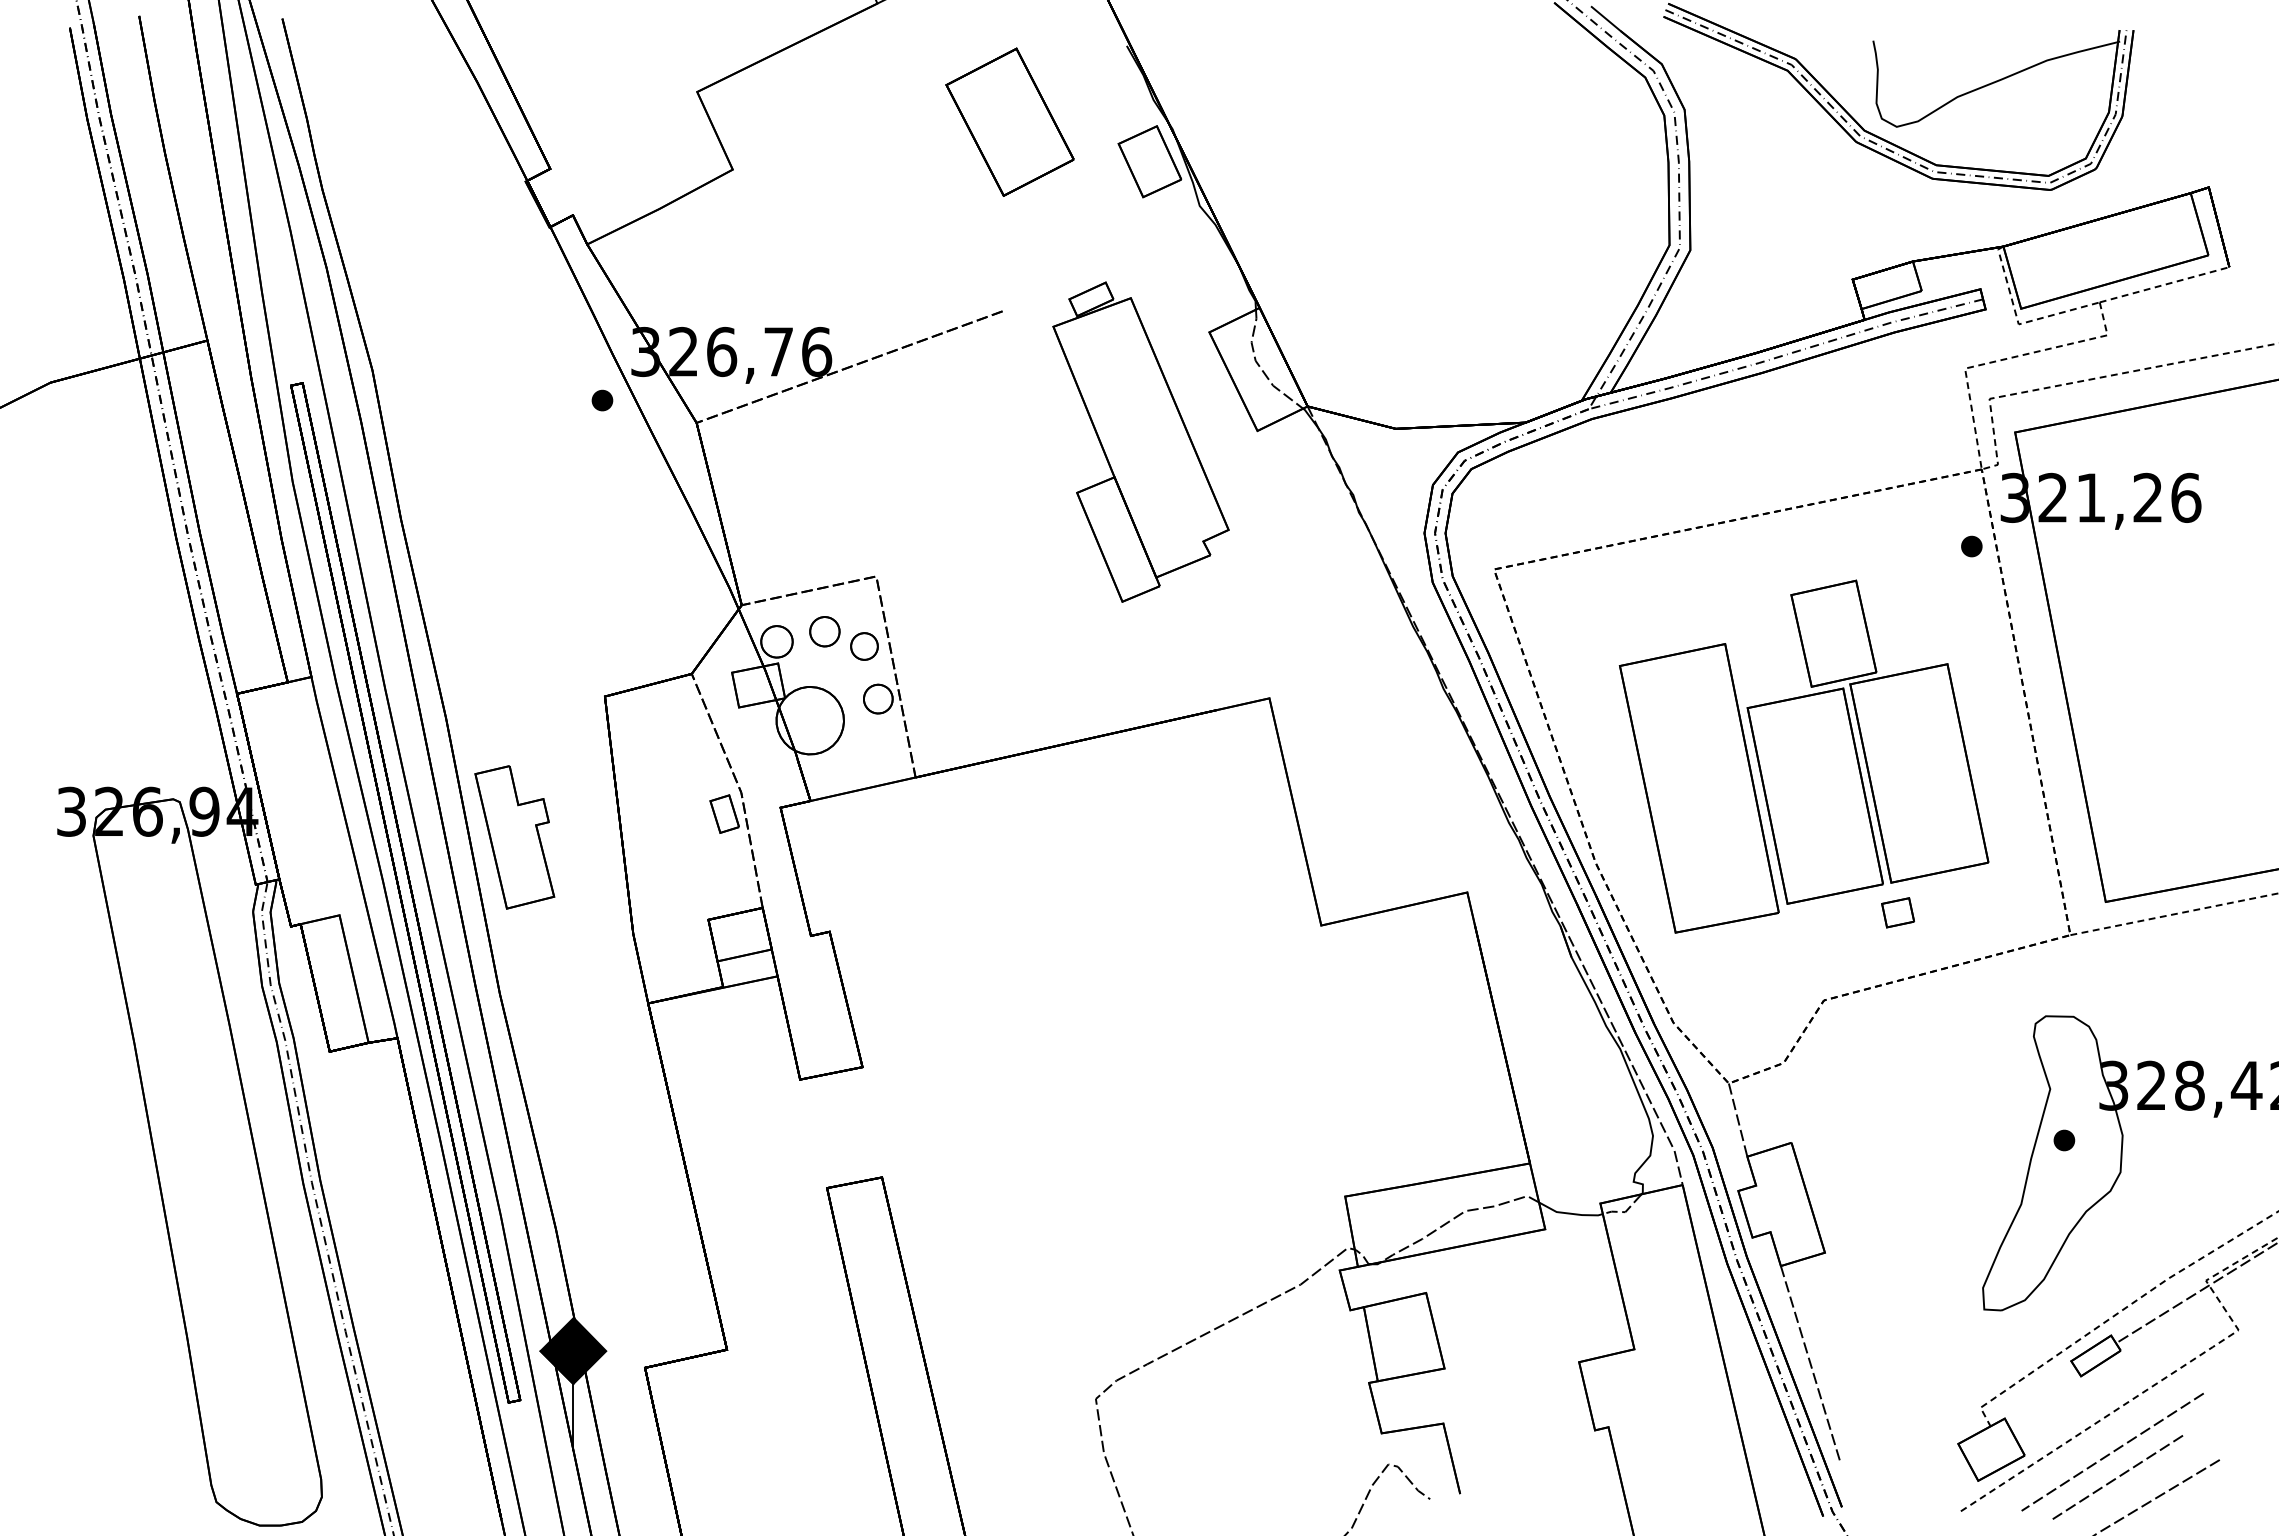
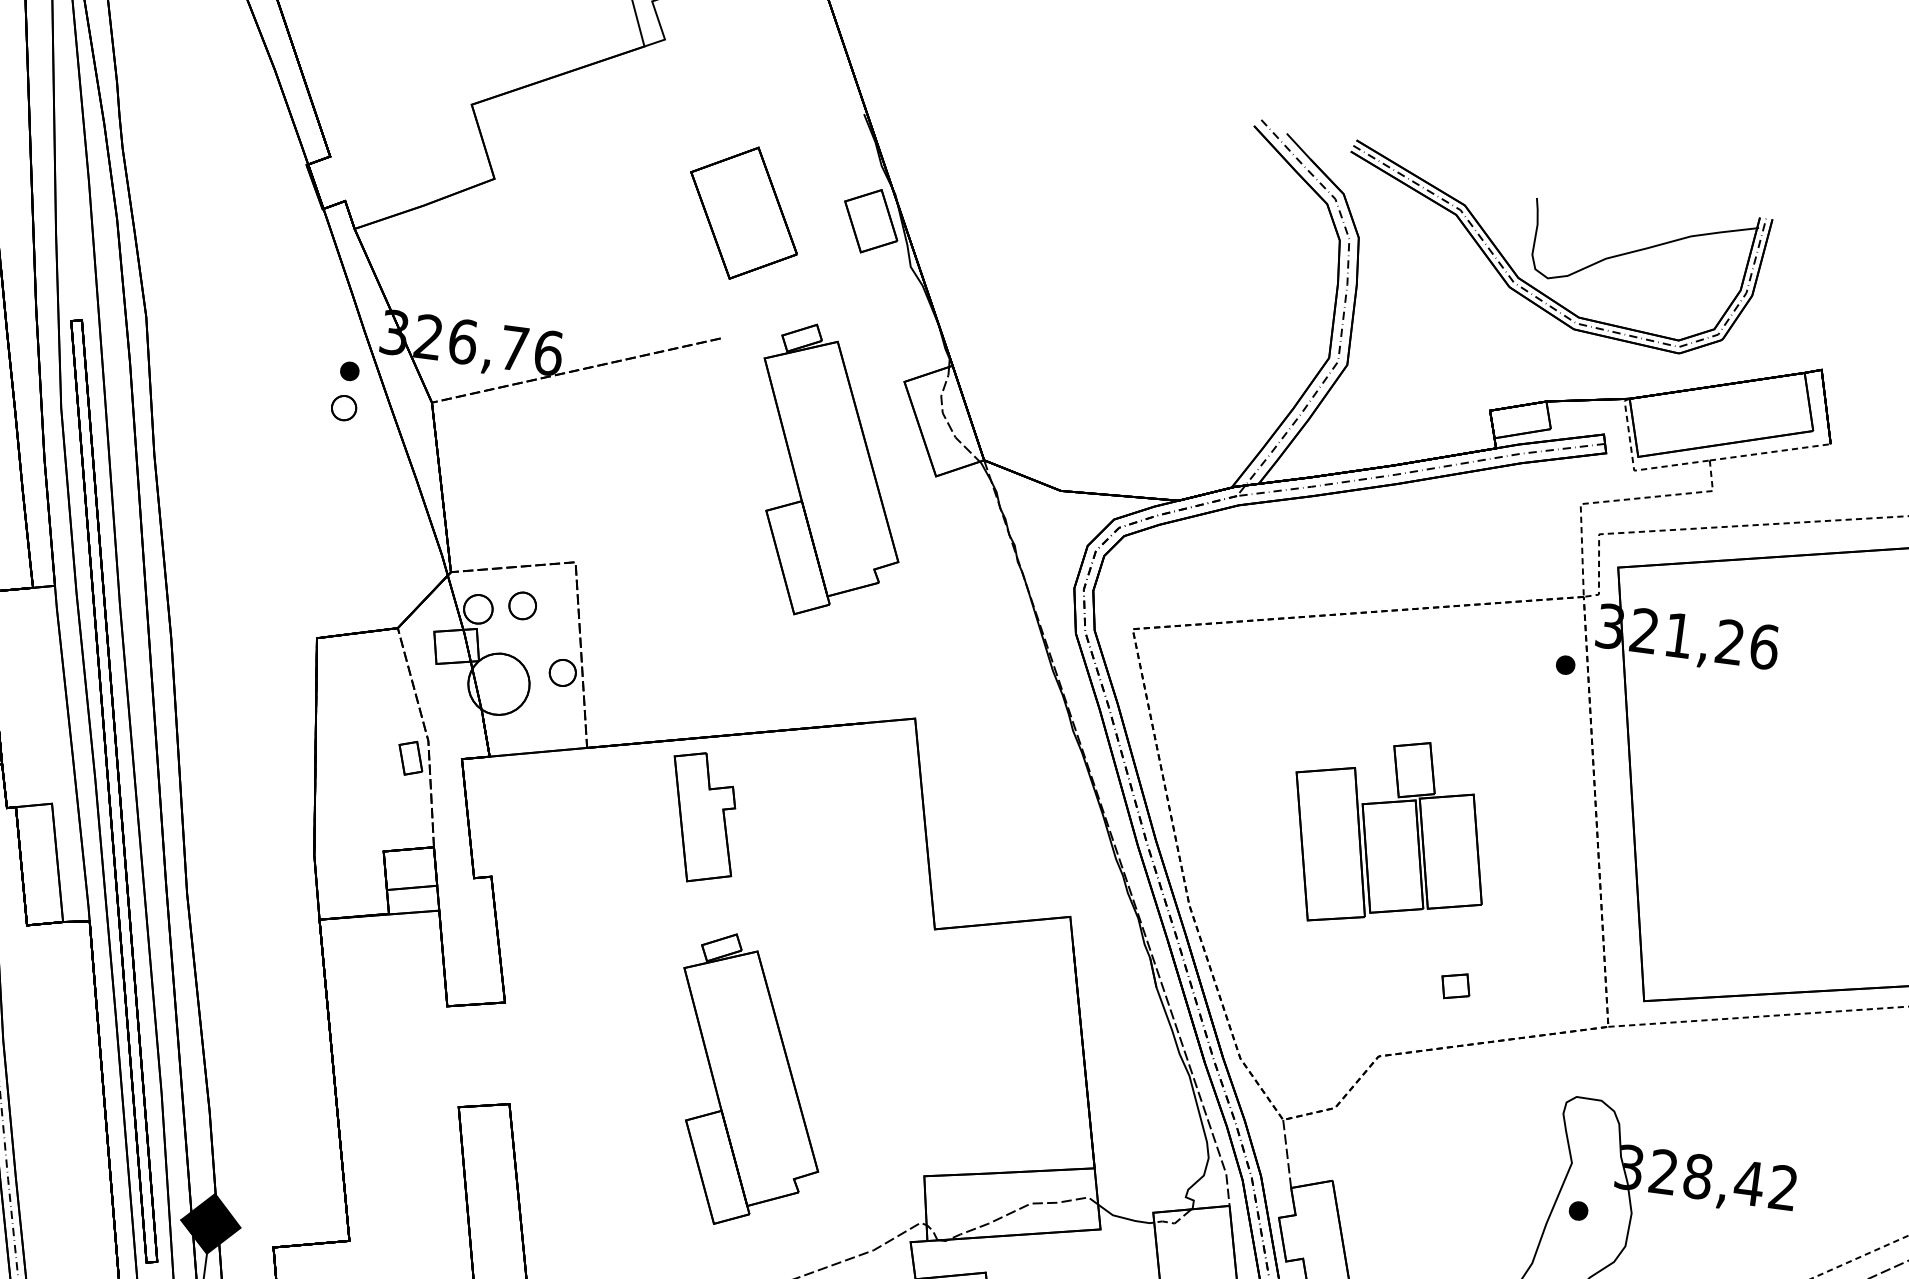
part: (1009, 121) -> (743, 212), moved
part: (864, 646) -> (344, 408), moved
part: (1803, 756) -> (1389, 834), size x0.6
part: (514, 837) -> (702, 818), moved
part: (1140, 1118) -> (749, 1081), added

